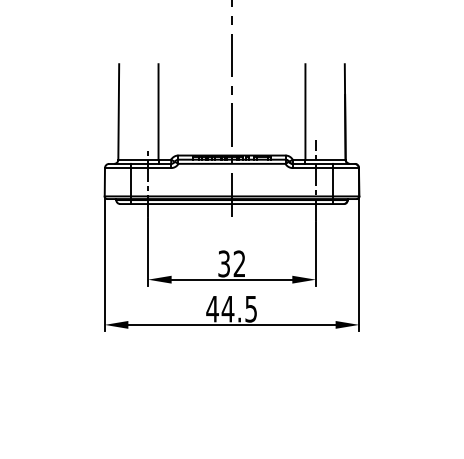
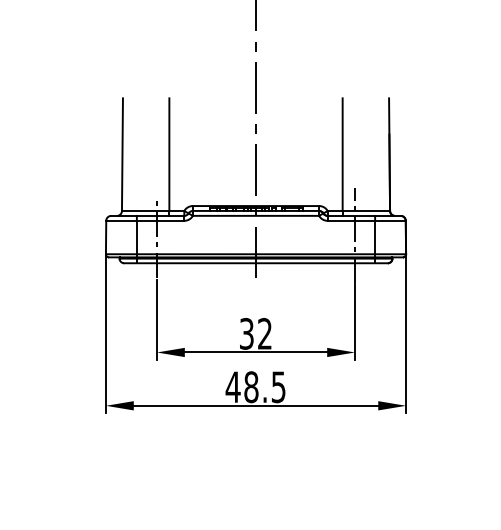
text: (227, 308) -> (250, 386), 44.5 -> 48.5

